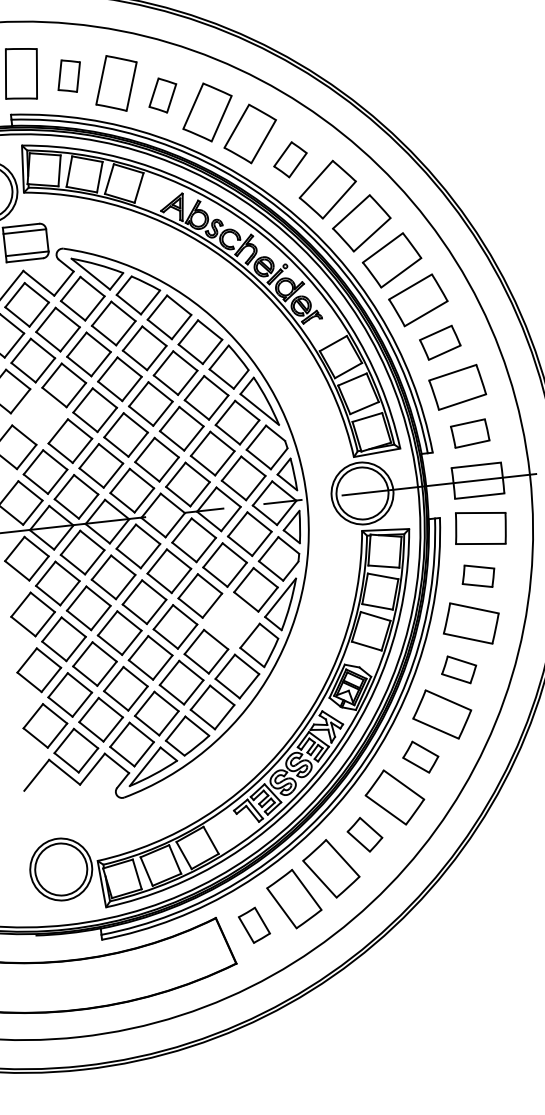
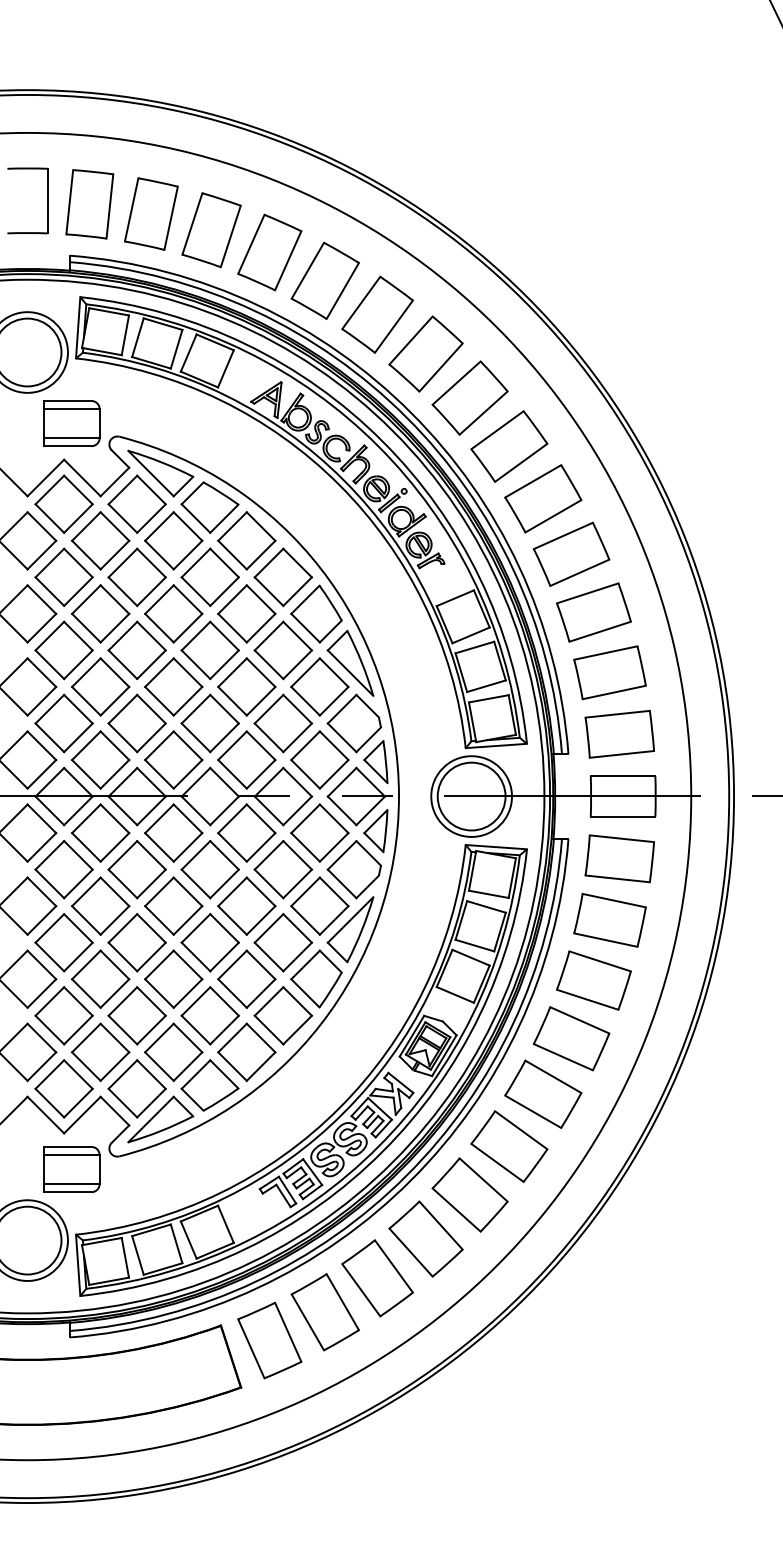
part: (69, 75) -> (151, 213), size x1.67
part: (162, 95) -> (269, 252), size x1.67
part: (290, 159) -> (425, 353), size x1.67
part: (439, 342) -> (593, 612), size x1.43
part: (38, 416) -> (63, 650), added
part: (470, 433) -> (619, 734), size x1.43
part: (478, 576) -> (609, 920), size x1.67
part: (231, 620) -> (283, 942), added
part: (459, 669) -> (571, 1038), size x1.67
part: (420, 757) -> (509, 1146), size x1.67
part: (88, 811) -> (71, 1169), added
part: (364, 834) -> (425, 1238), size x1.67
part: (254, 925) -> (269, 1340), size x1.67

